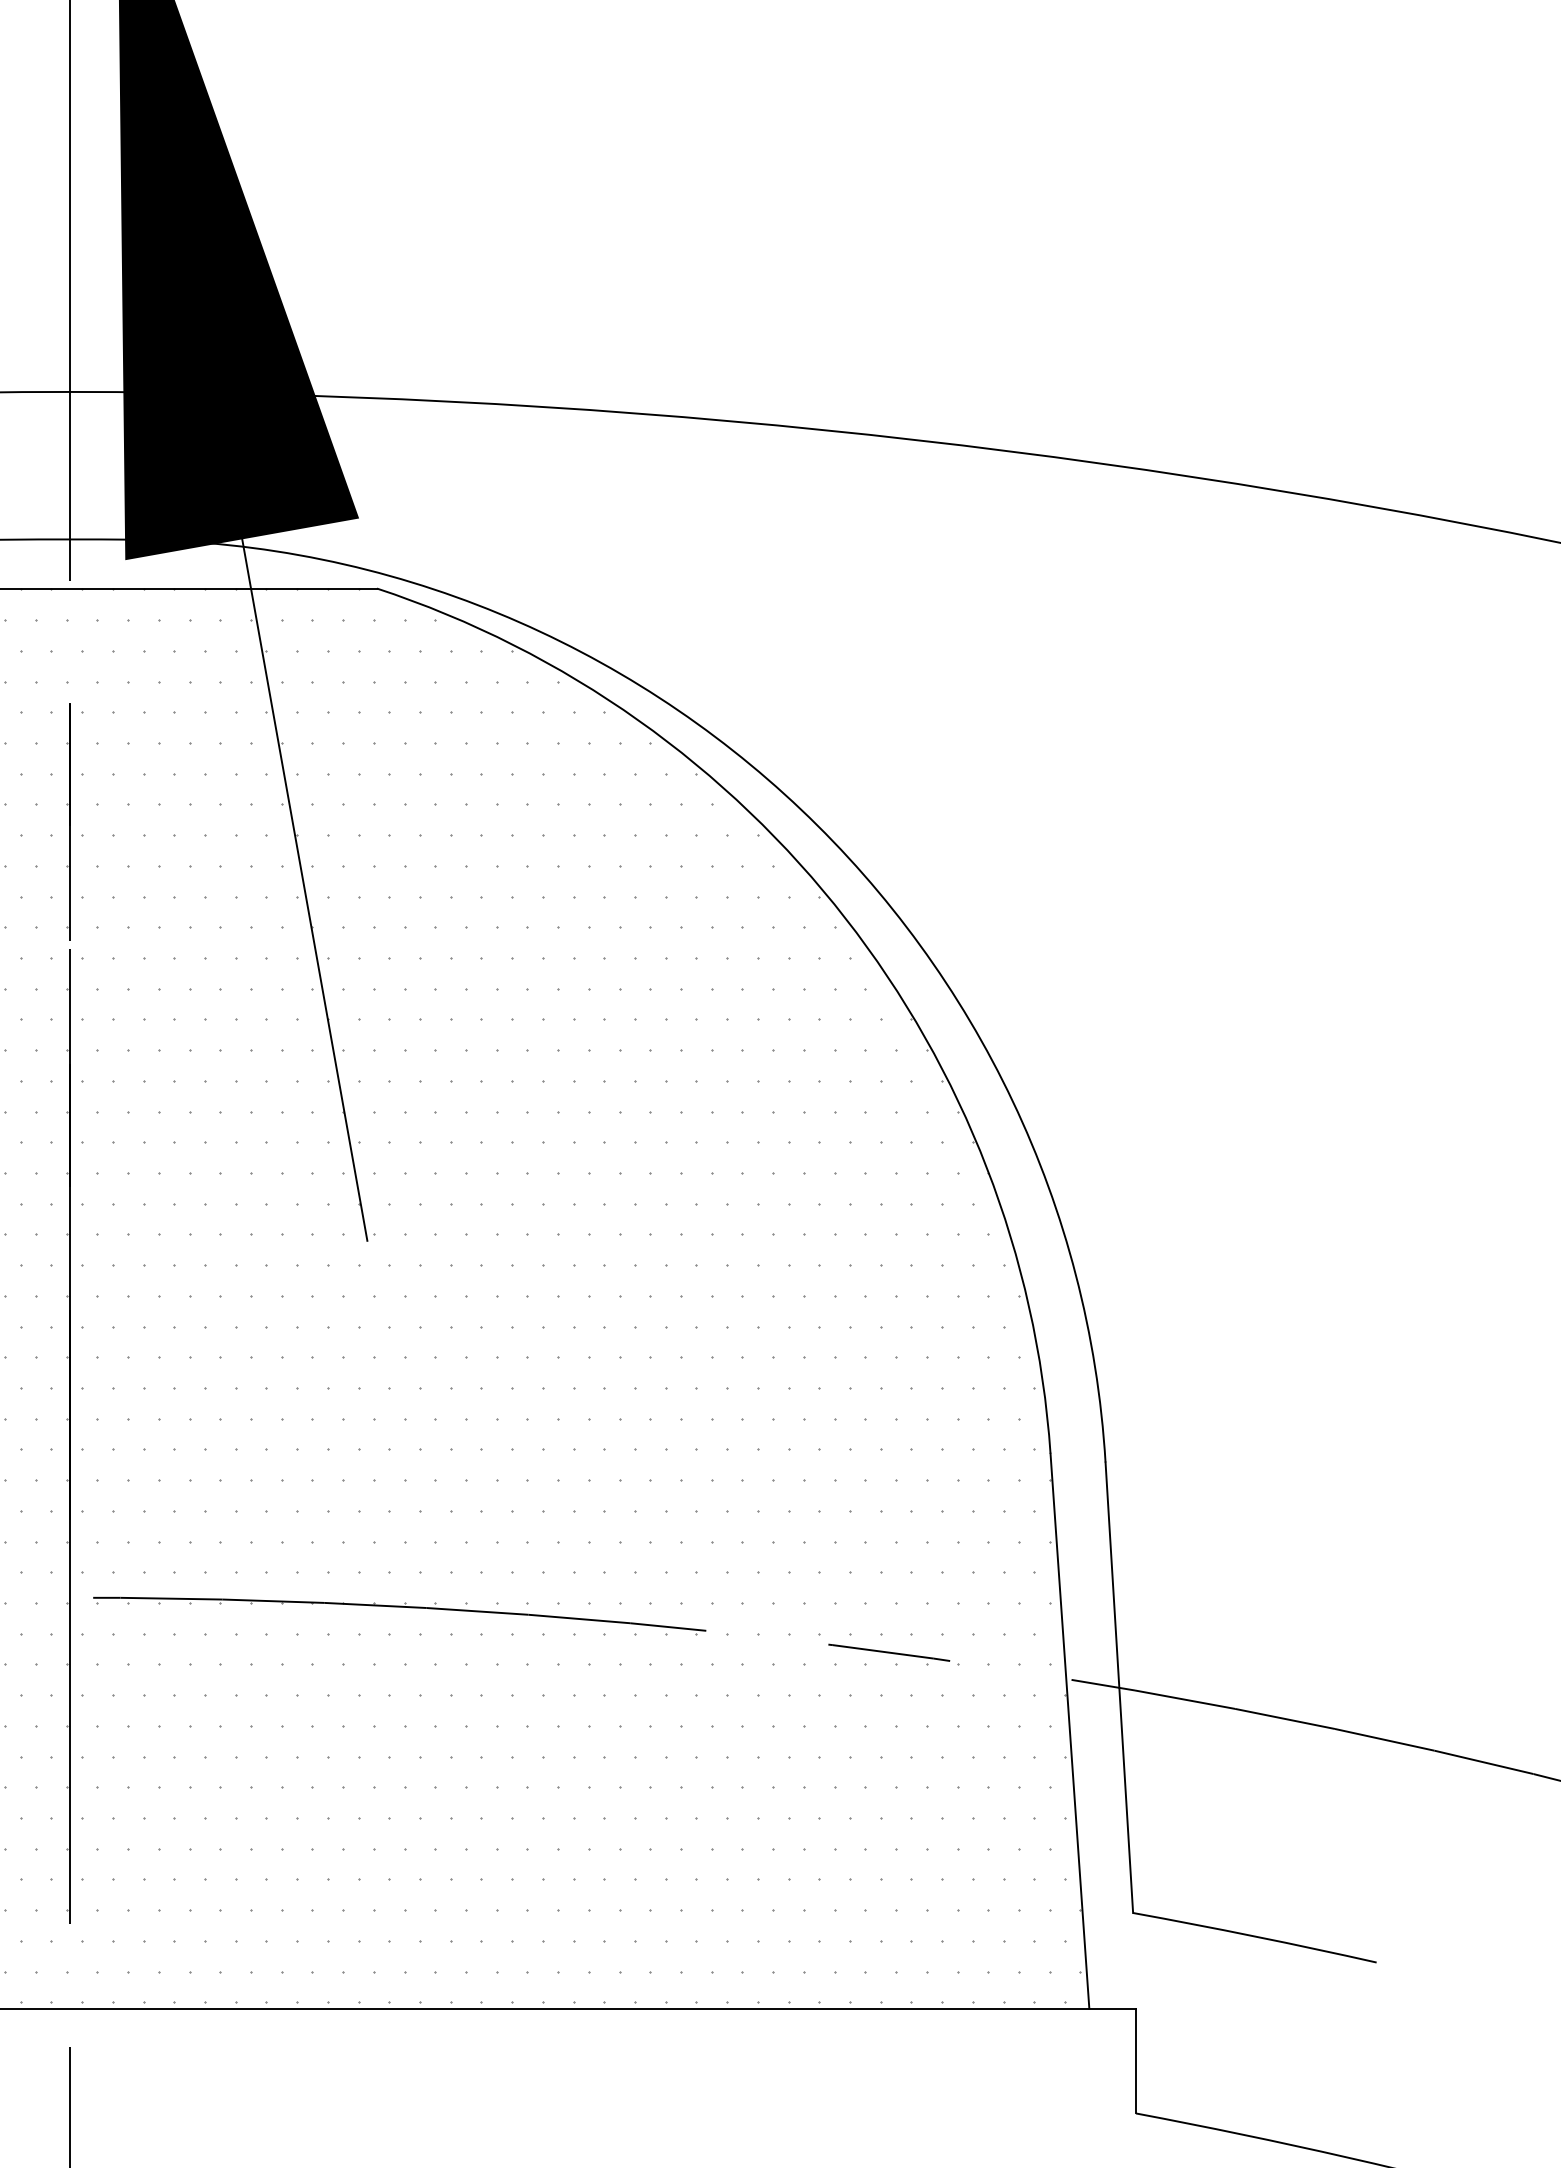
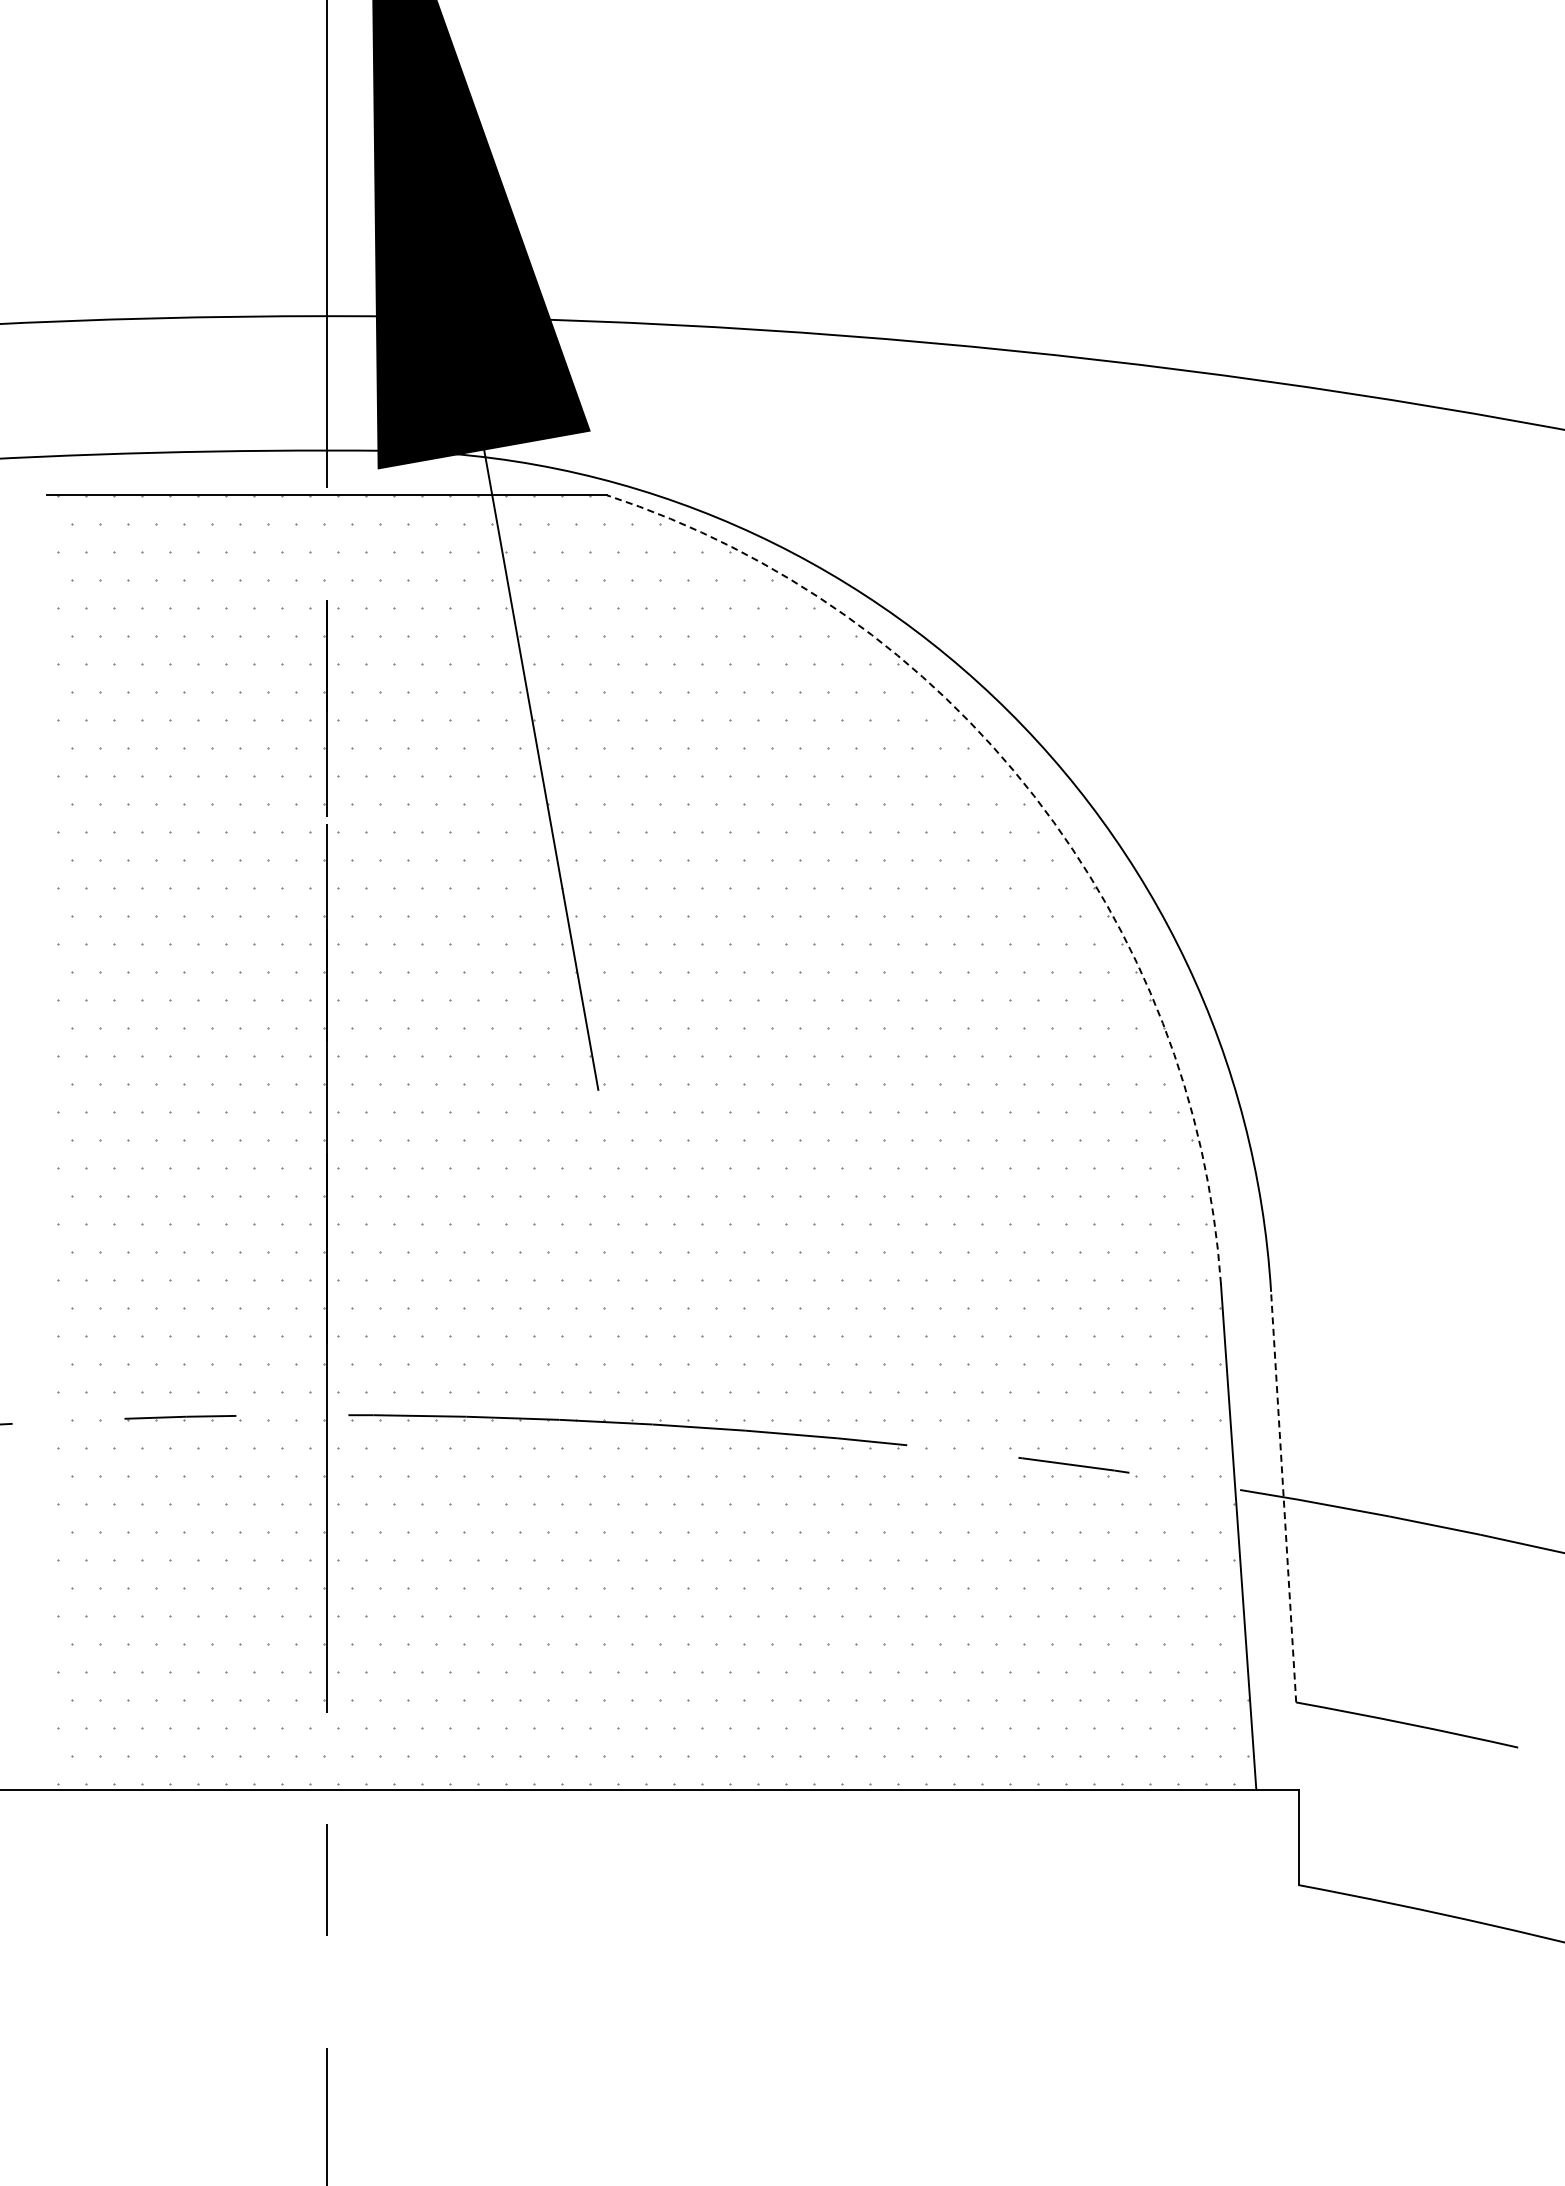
arc: (845, 918) -> (1034, 796), solid -> dashed
line: (1119, 1688) -> (1283, 1497), solid -> dashed

